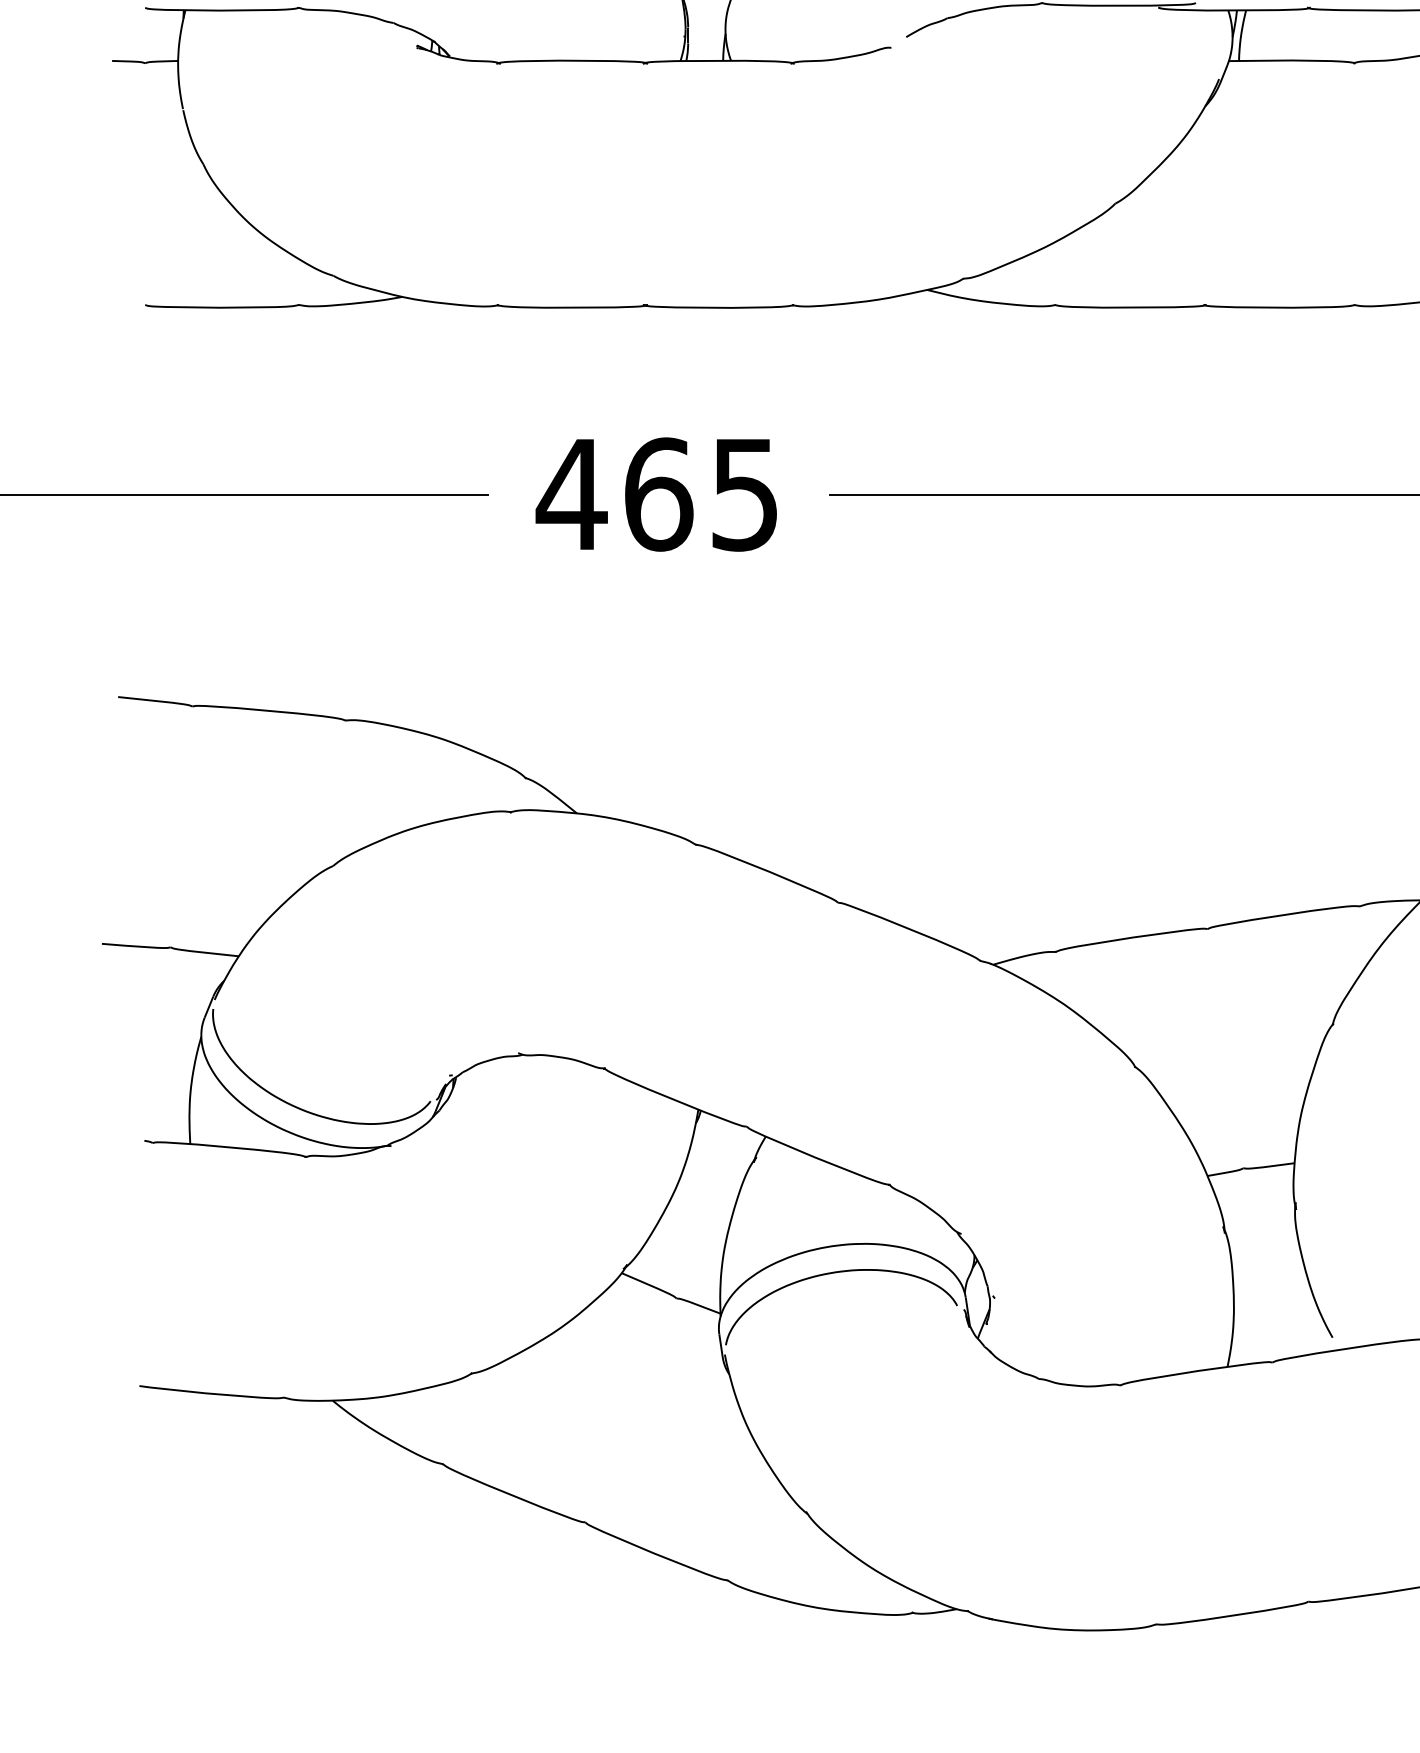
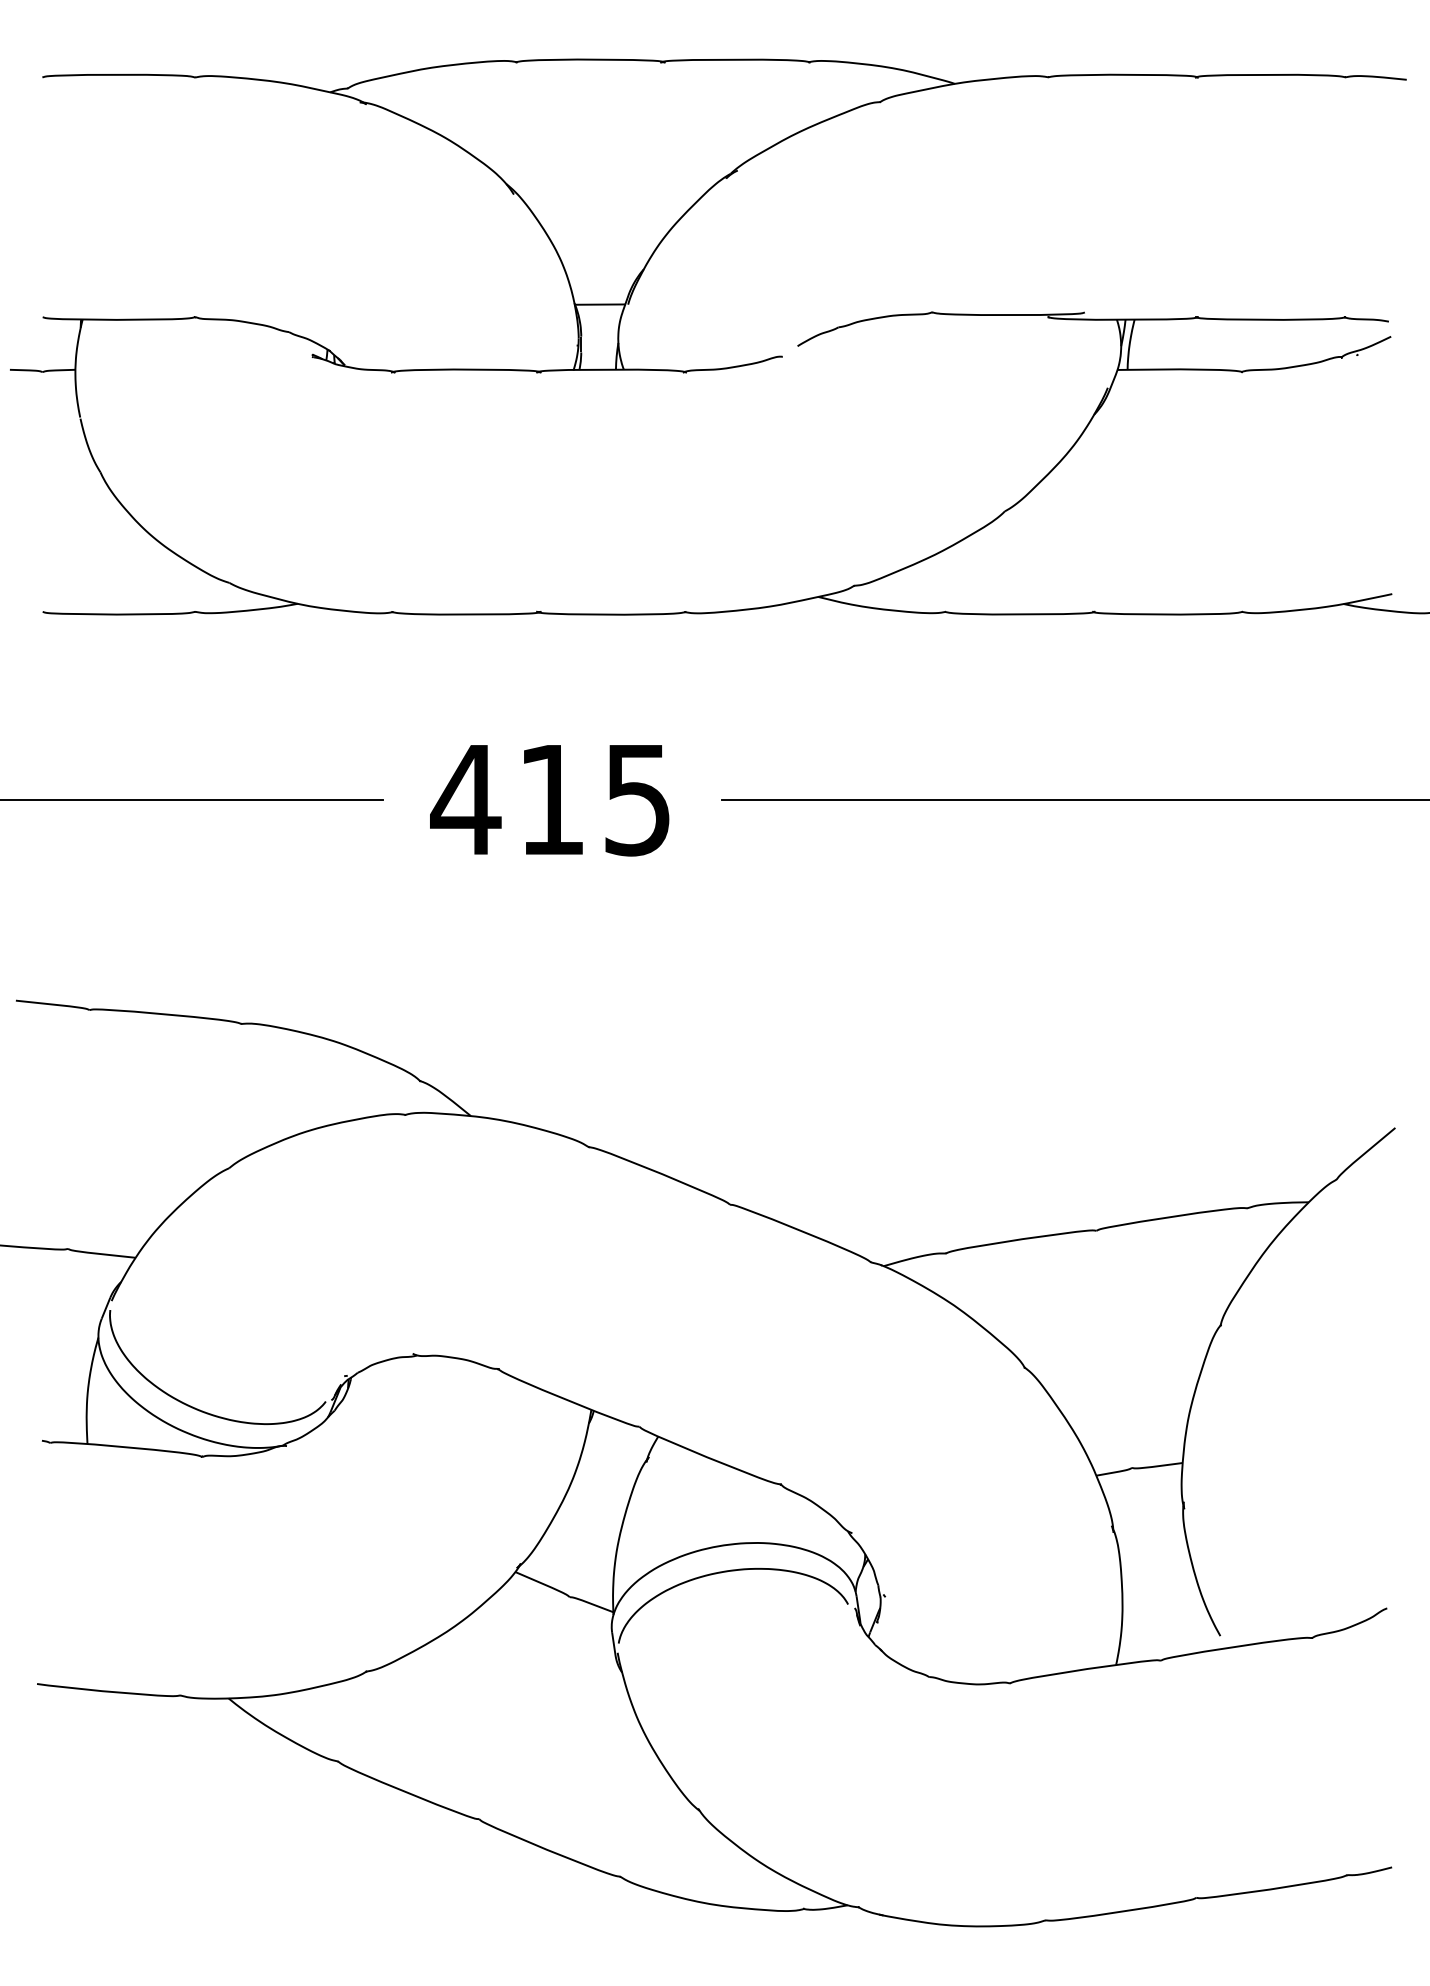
text: (659, 494) -> (552, 799), 465 -> 415

